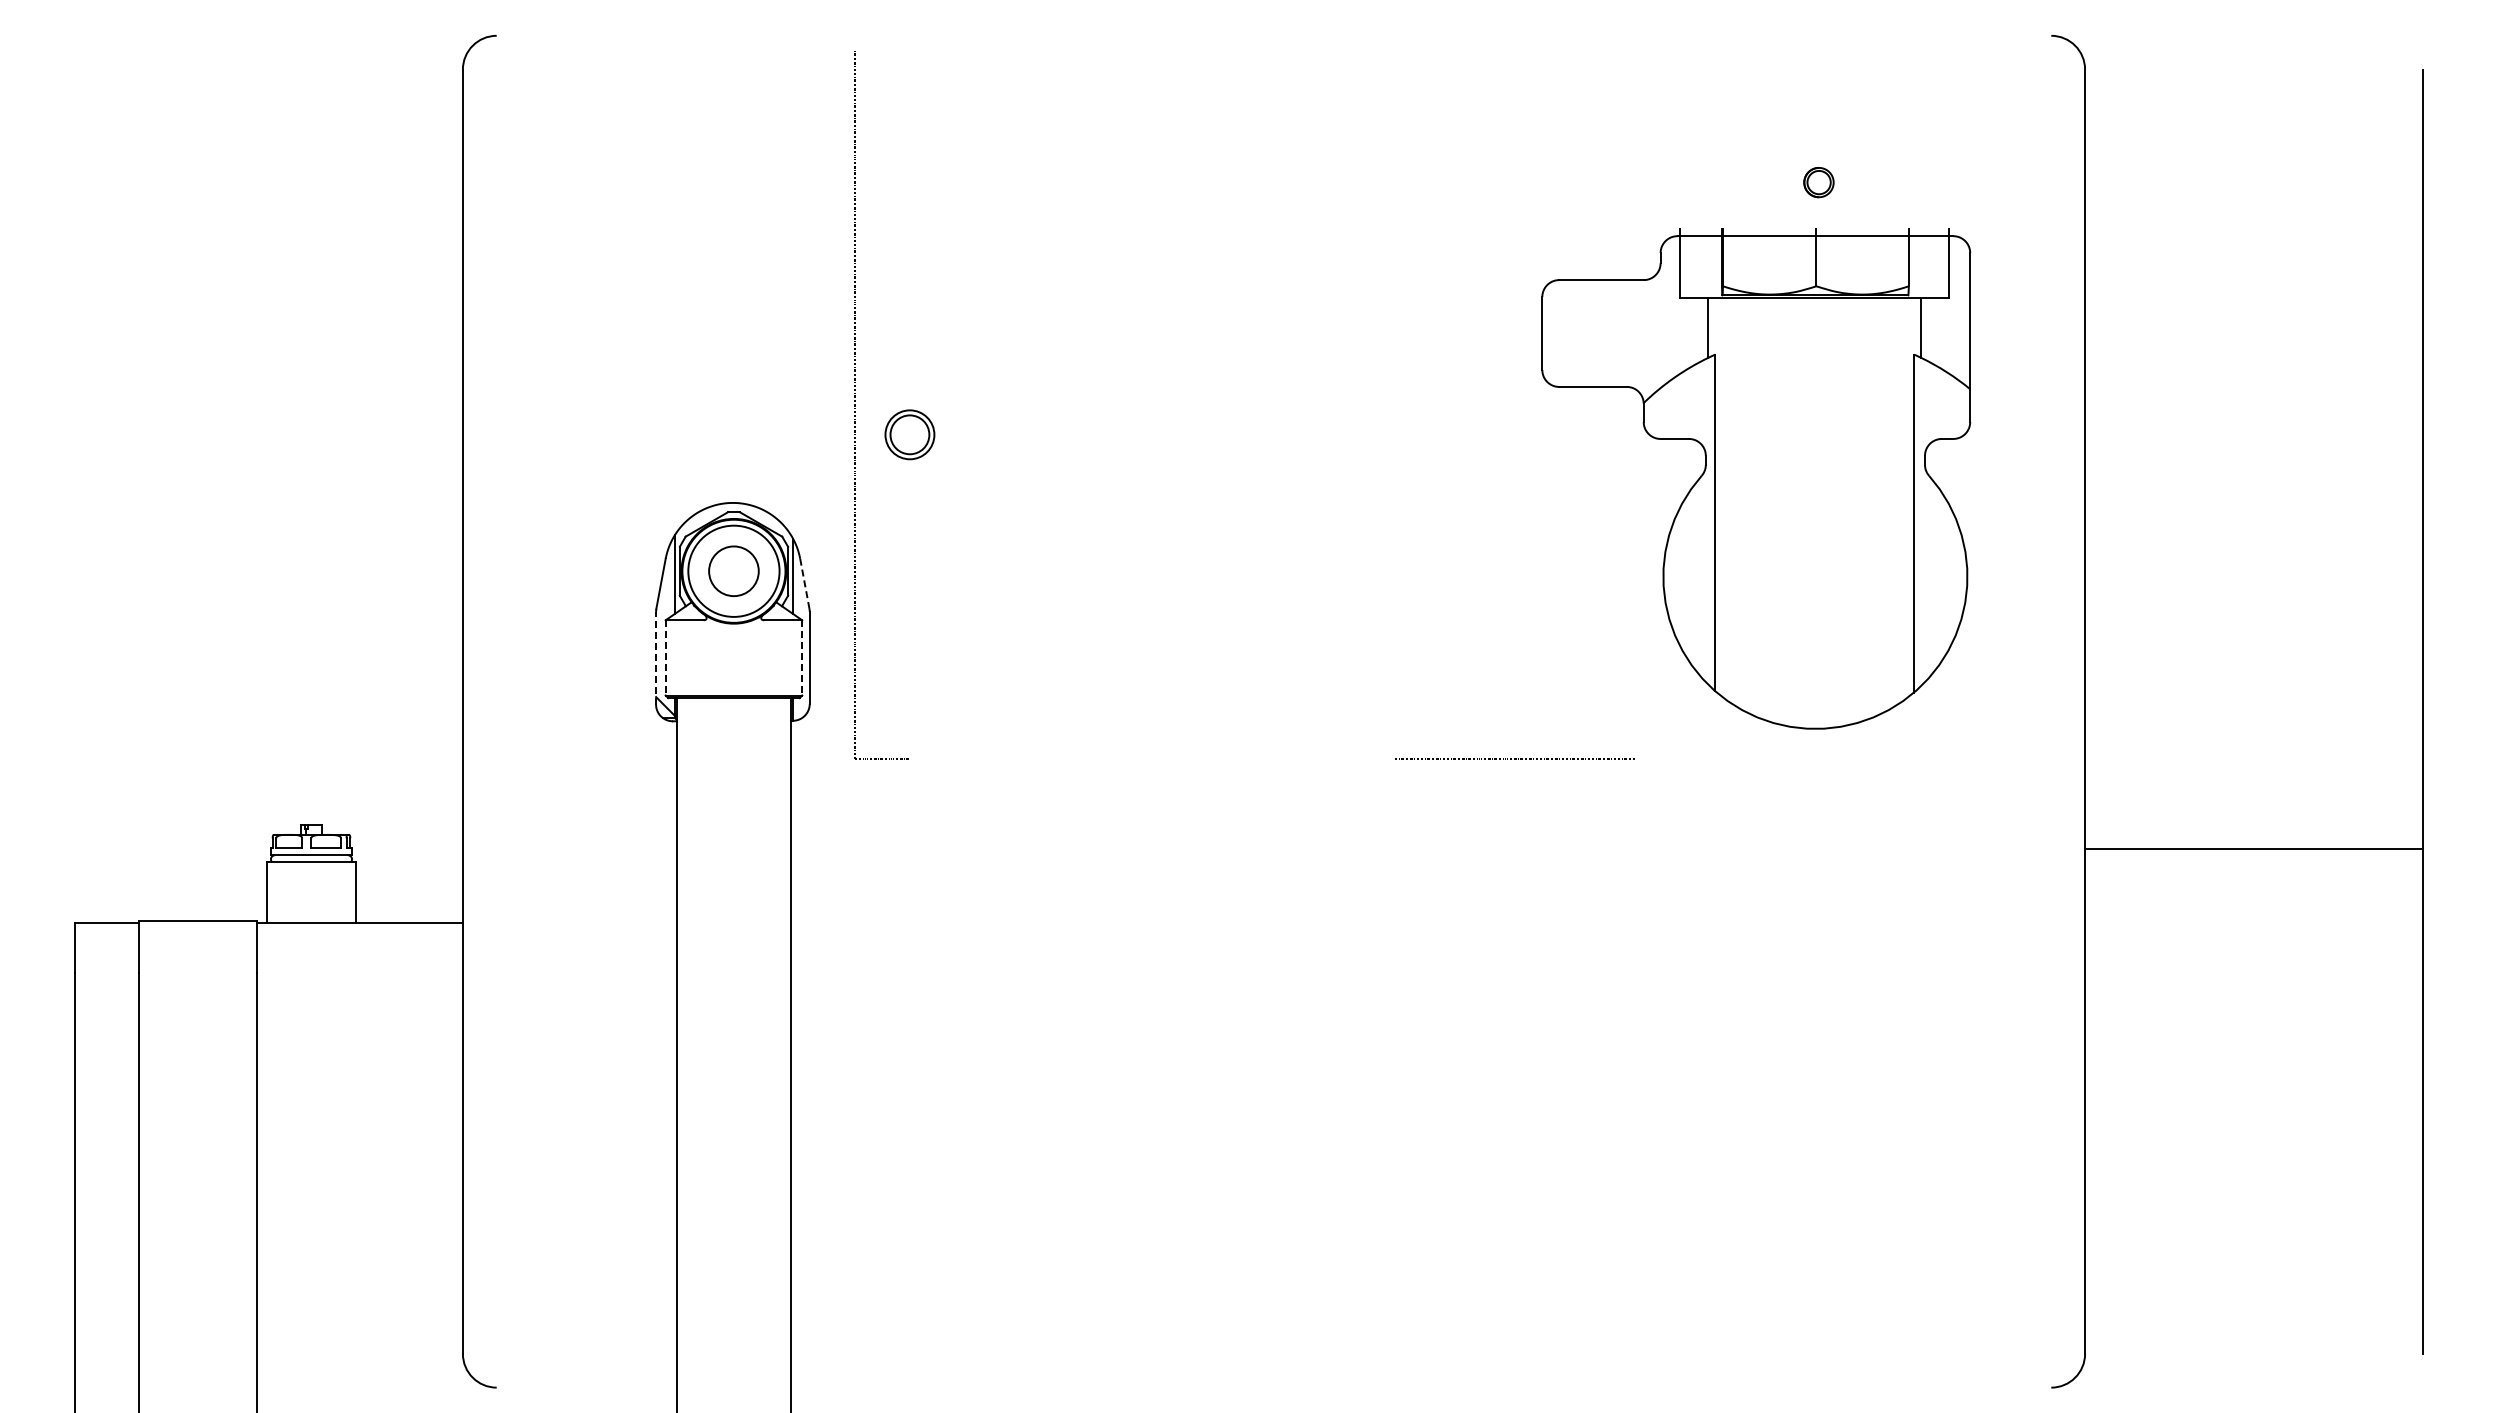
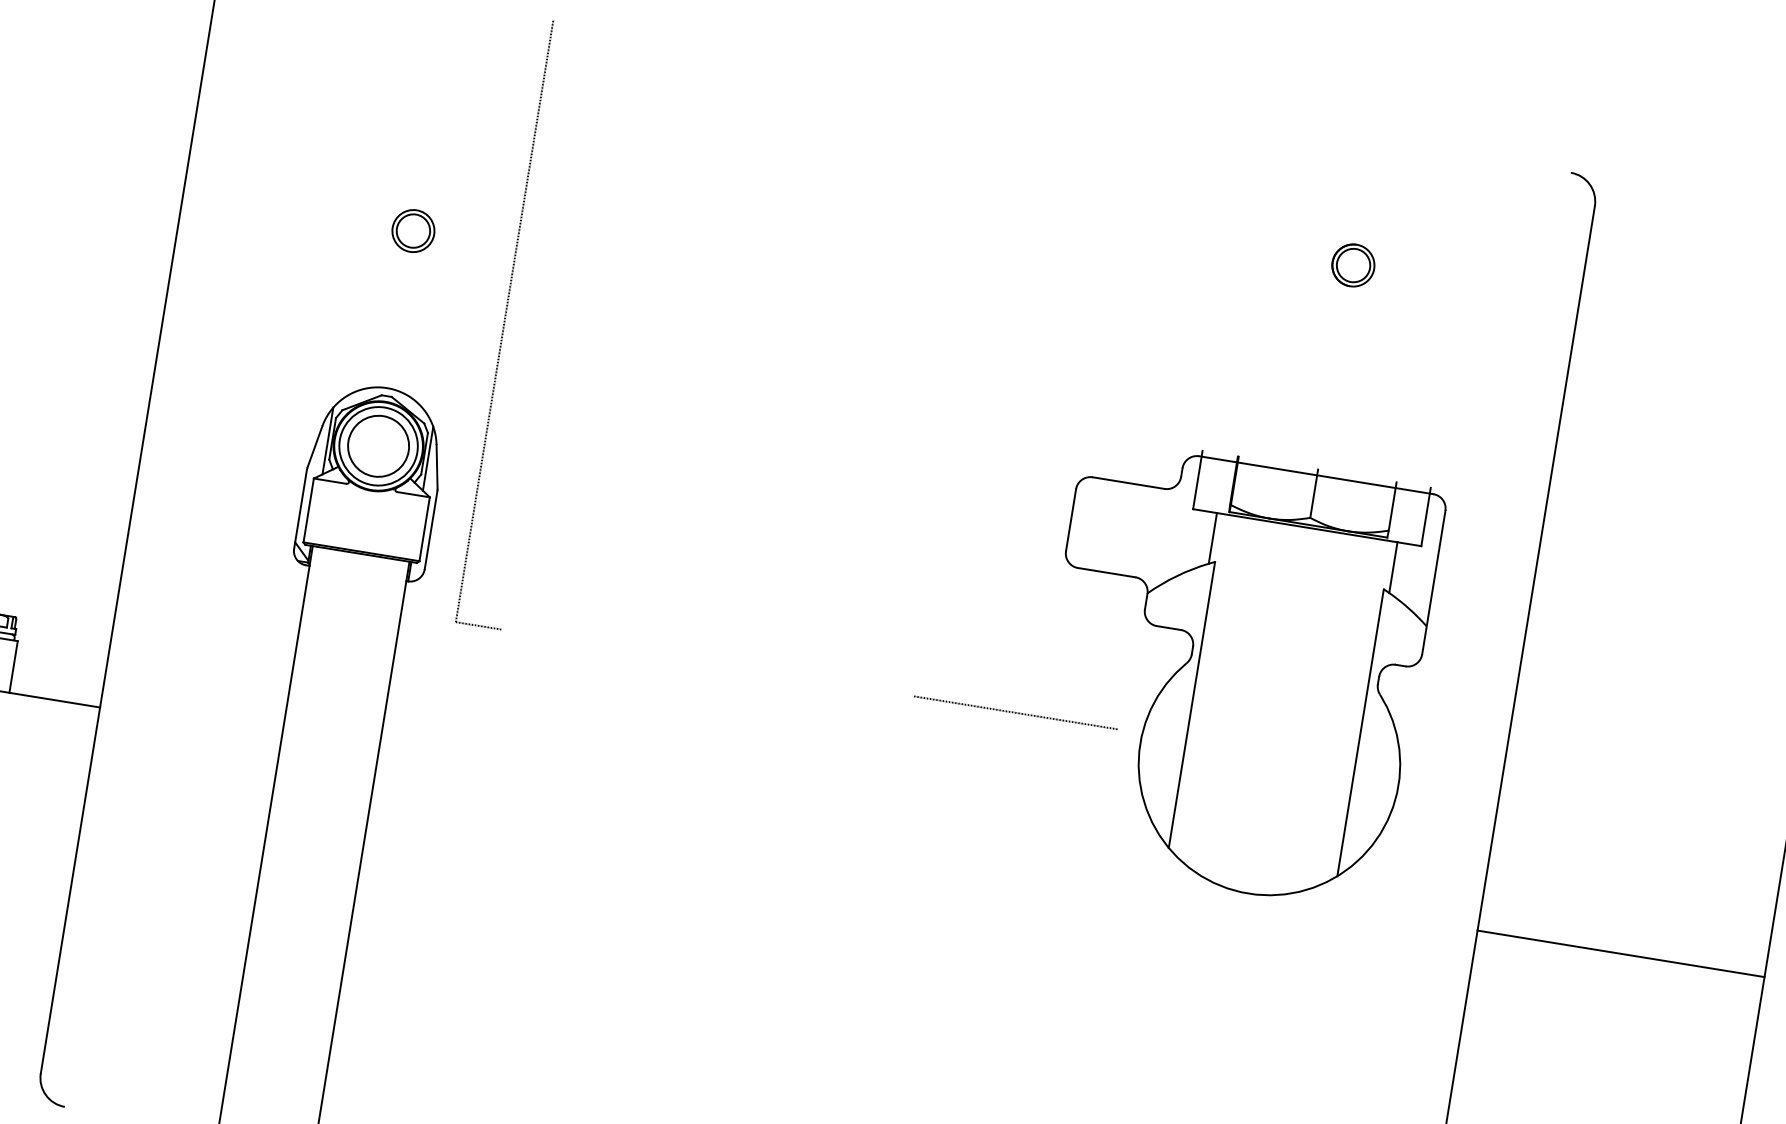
part: (1818, 182) -> (1352, 265), size x1.67
part: (909, 434) -> (413, 230), moved
part: (1756, 478) -> (1232, 672), moved
circle: (733, 570) -> (378, 445), size x1.43
line: (804, 583) -> (436, 466), dashed -> solid
line: (656, 657) -> (300, 508), dashed -> solid
line: (665, 657) -> (308, 510), dashed -> solid
line: (802, 657) -> (424, 528), dashed -> solid
line: (2254, 848) -> (1621, 953), moved

